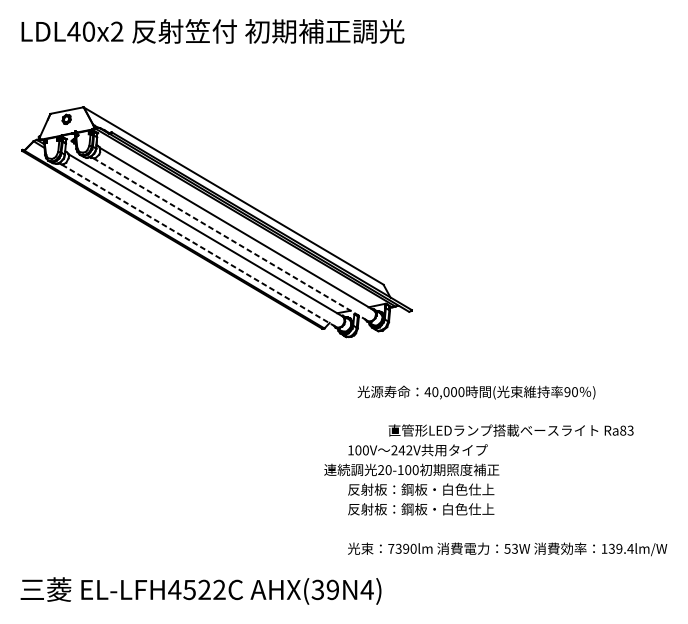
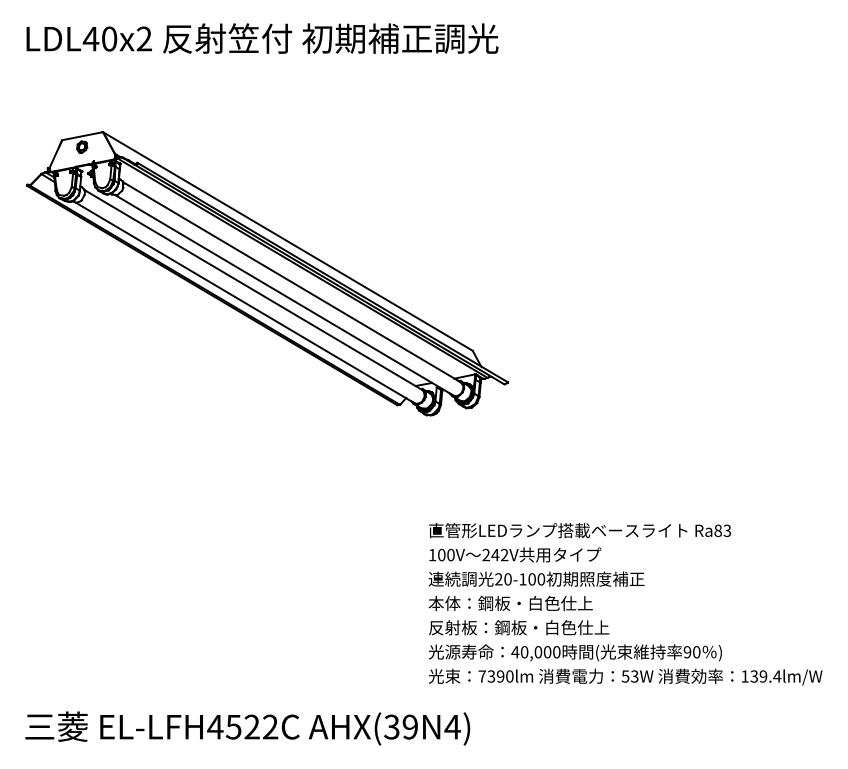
line: (231, 239) -> (285, 295), dashed -> solid
line: (200, 246) -> (246, 303), dashed -> solid
text: (476, 392) -> (575, 652), moved
text: (510, 430) -> (579, 530), moved
text: (411, 469) -> (536, 578), moved
text: (420, 488) -> (518, 602), 反射板：鋼板・白色仕上 -> 本体：鋼板・白色仕上

